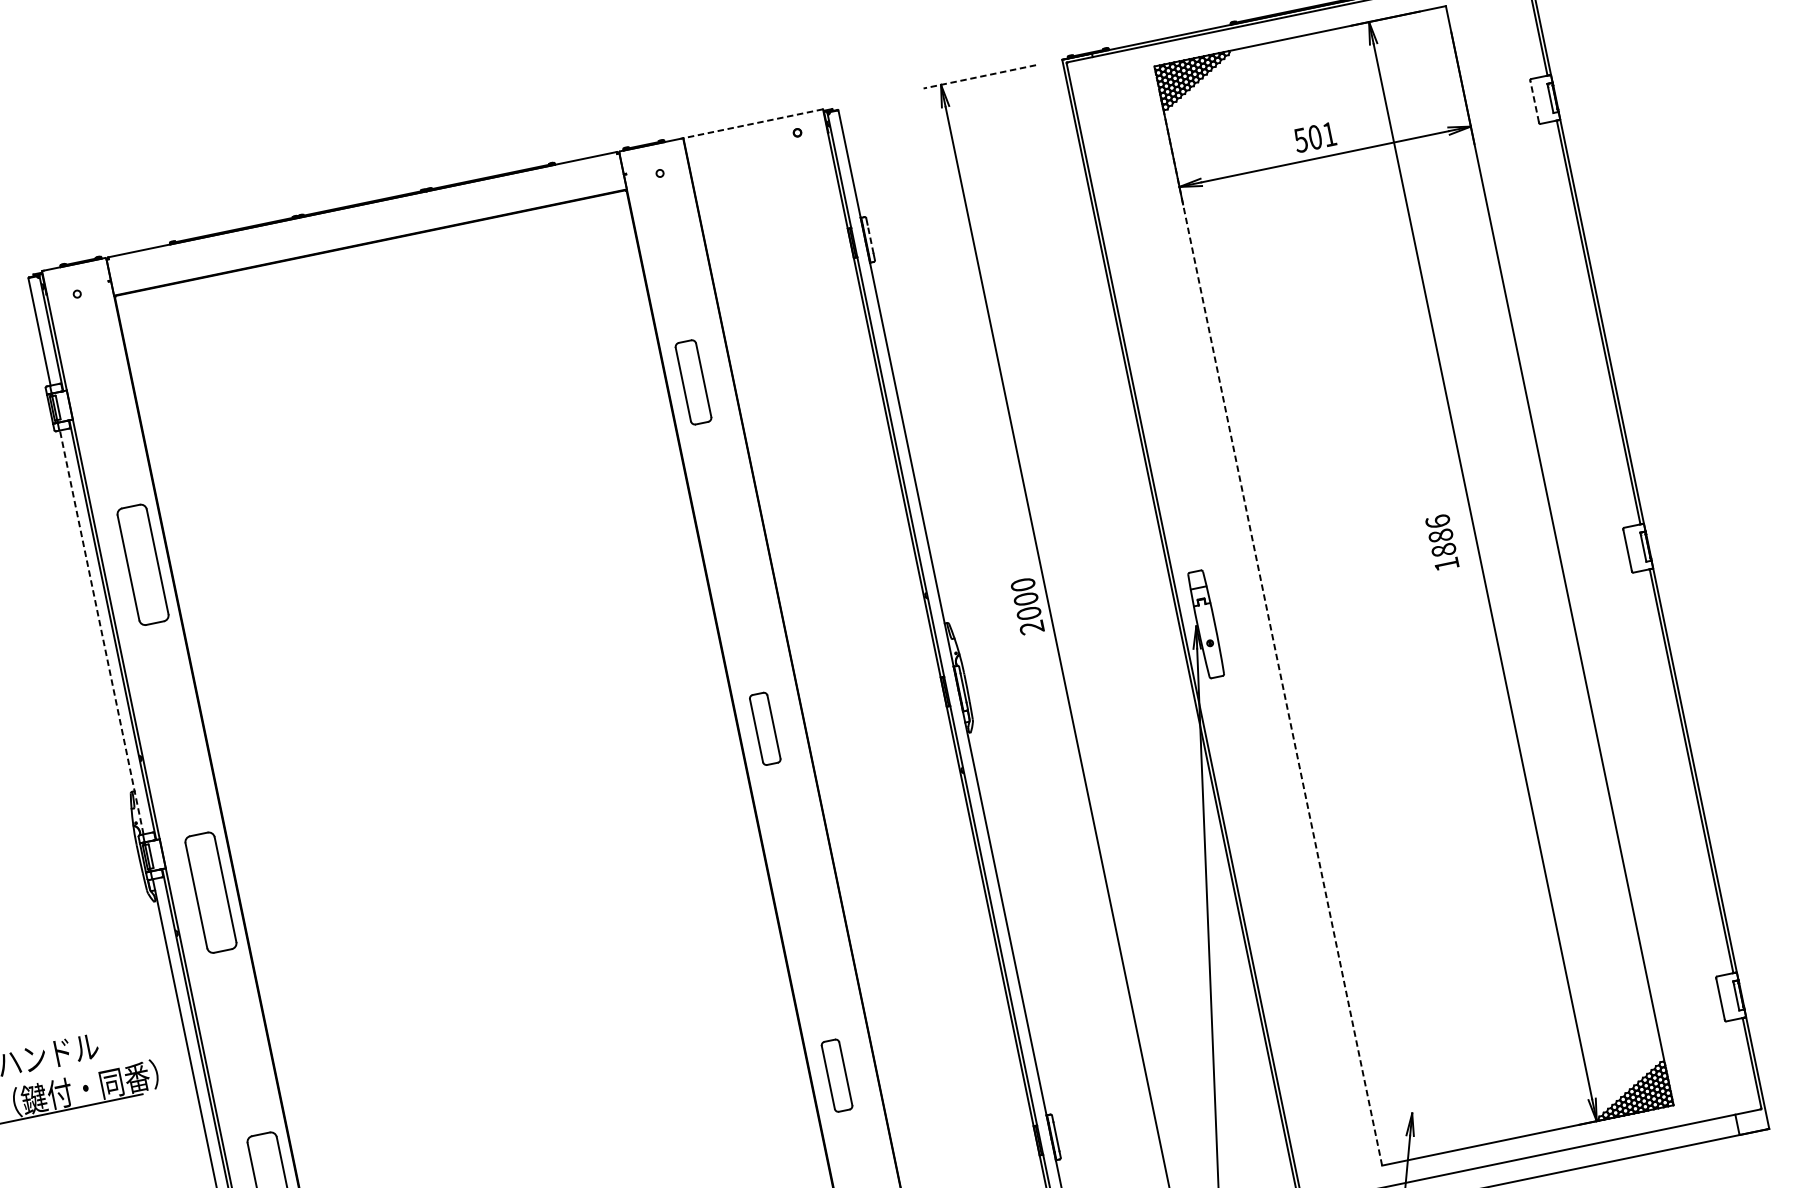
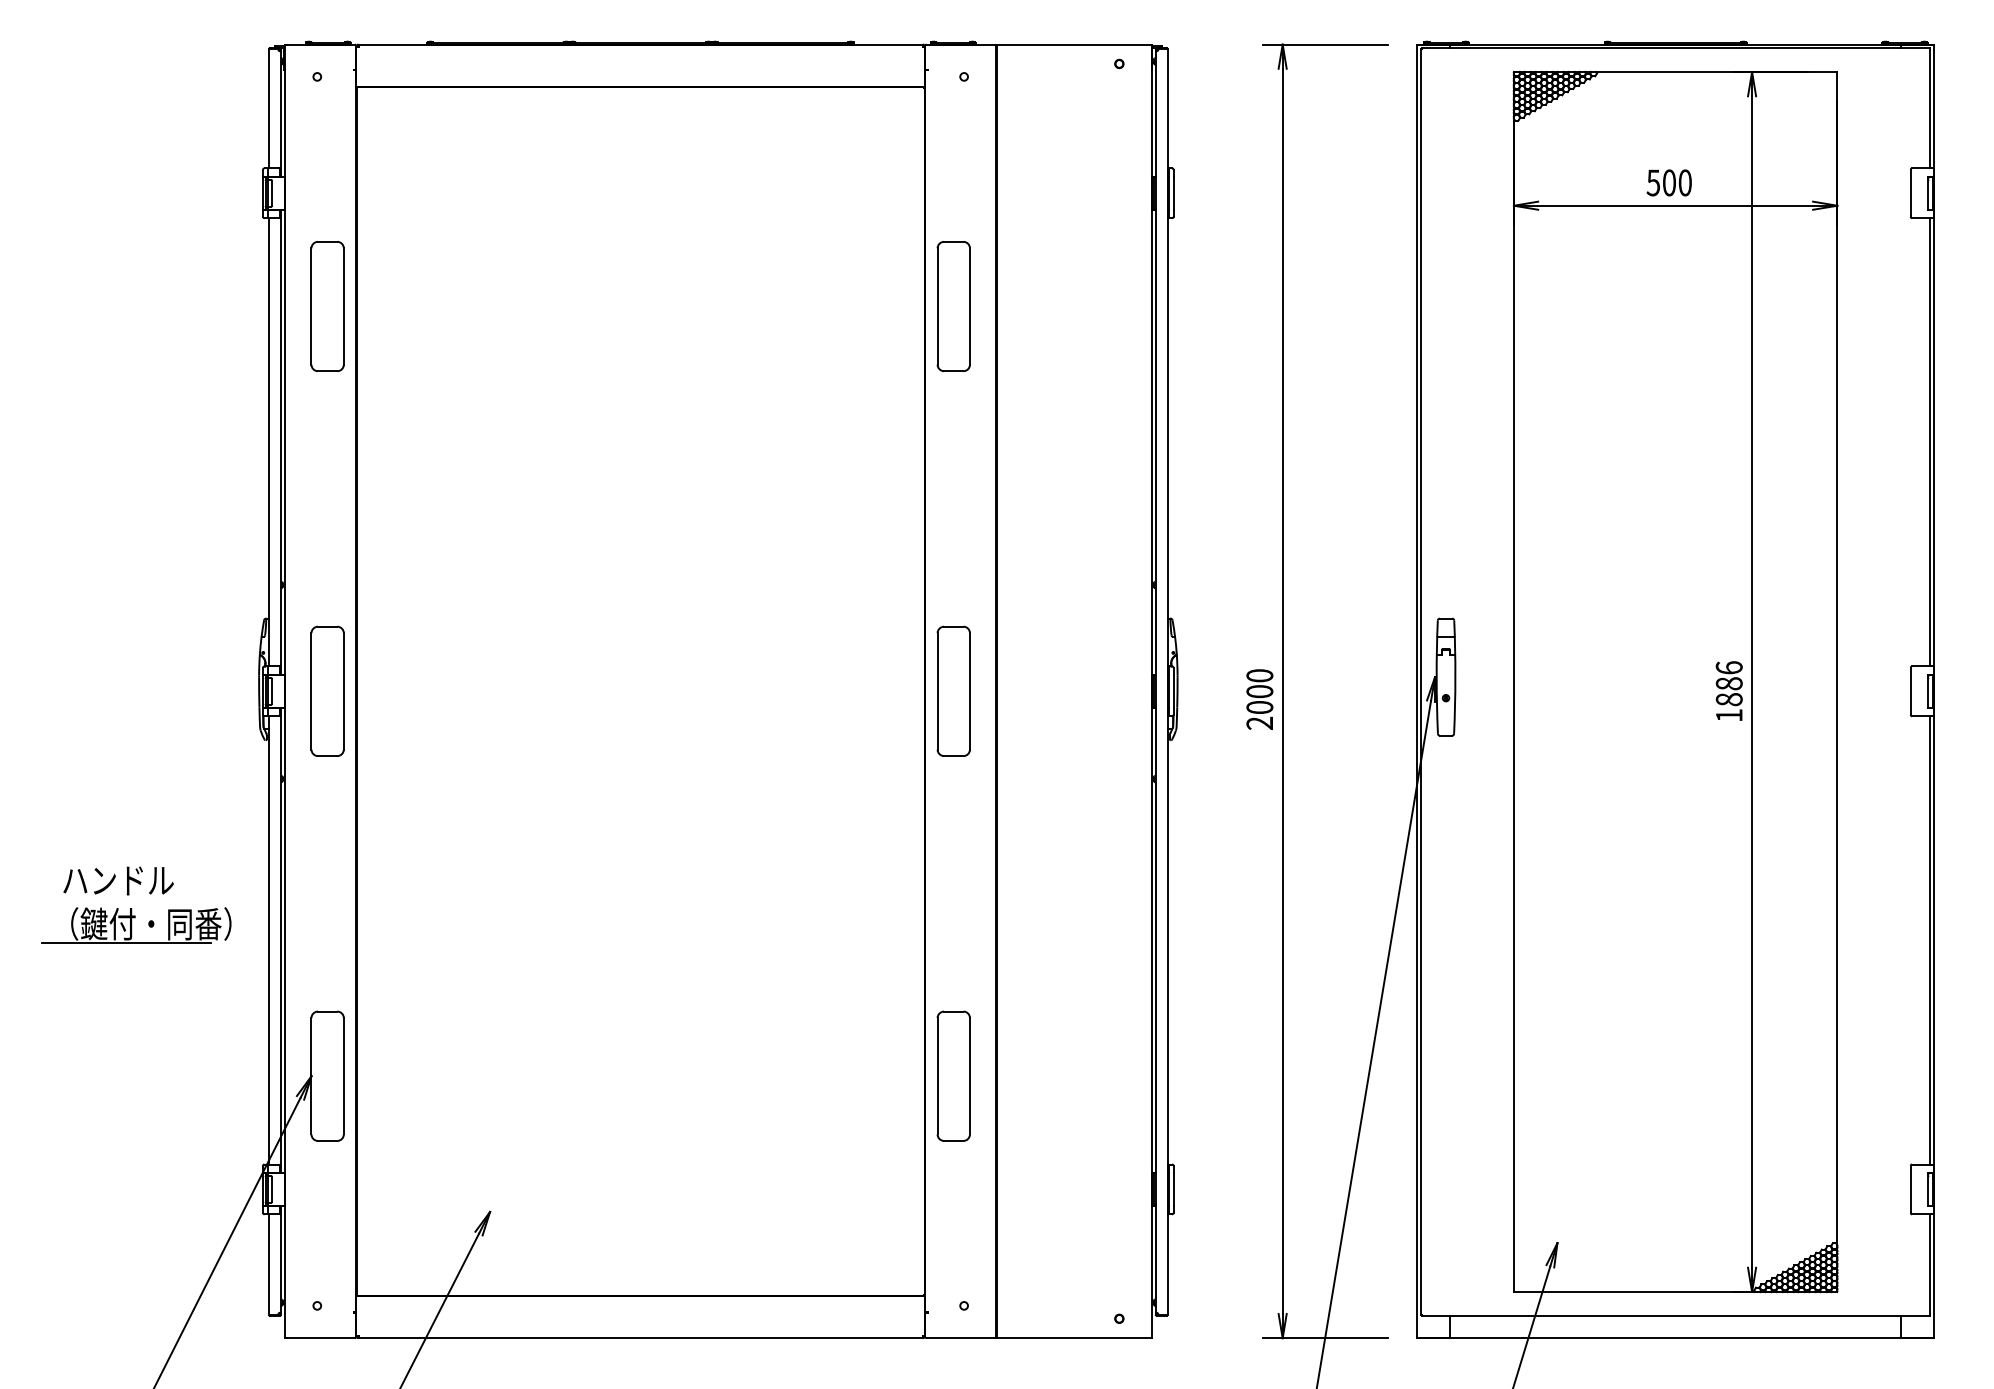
line: (979, 76) -> (1325, 44), dashed -> solid
line: (1534, 101) -> (1910, 193), dashed -> solid
line: (752, 123) -> (1073, 44), dashed -> solid
text: (1328, 134) -> (1684, 182), 501 -> 500
line: (870, 238) -> (1173, 192), dashed -> solid
part: (693, 382) -> (953, 306), size x1.43
text: (1441, 542) -> (1728, 690), moved
part: (142, 564) -> (327, 306), moved
text: (1027, 606) -> (1259, 699), moved
line: (1268, 616) -> (1513, 682), dashed -> solid
line: (101, 631) -> (268, 441), dashed -> solid
part: (764, 728) -> (953, 690), size x1.67
part: (210, 891) -> (327, 690), moved
part: (836, 1075) -> (953, 1075), size x1.67

